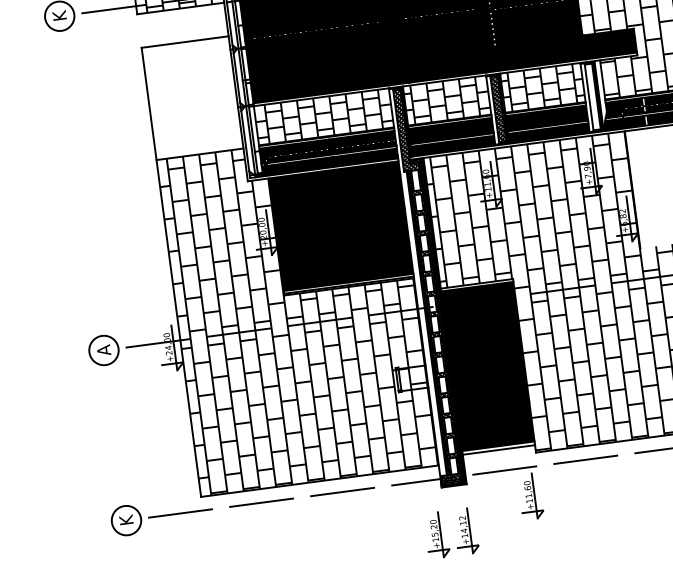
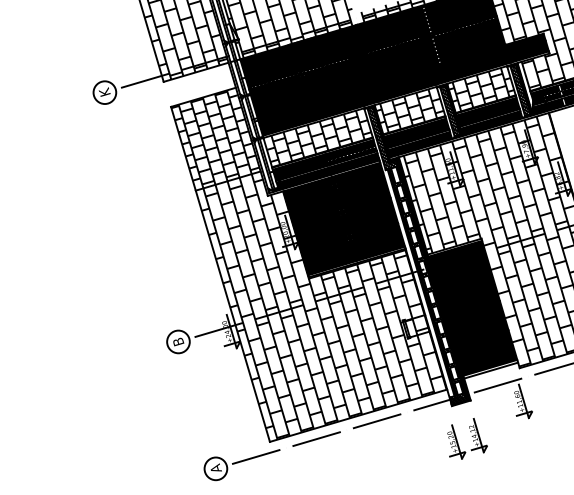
hatch: (592, 96) -> (520, 90), added
hatch: (192, 98) -> (215, 139), added
text: (104, 349) -> (178, 341), A -> B
text: (126, 520) -> (215, 468), K -> A

